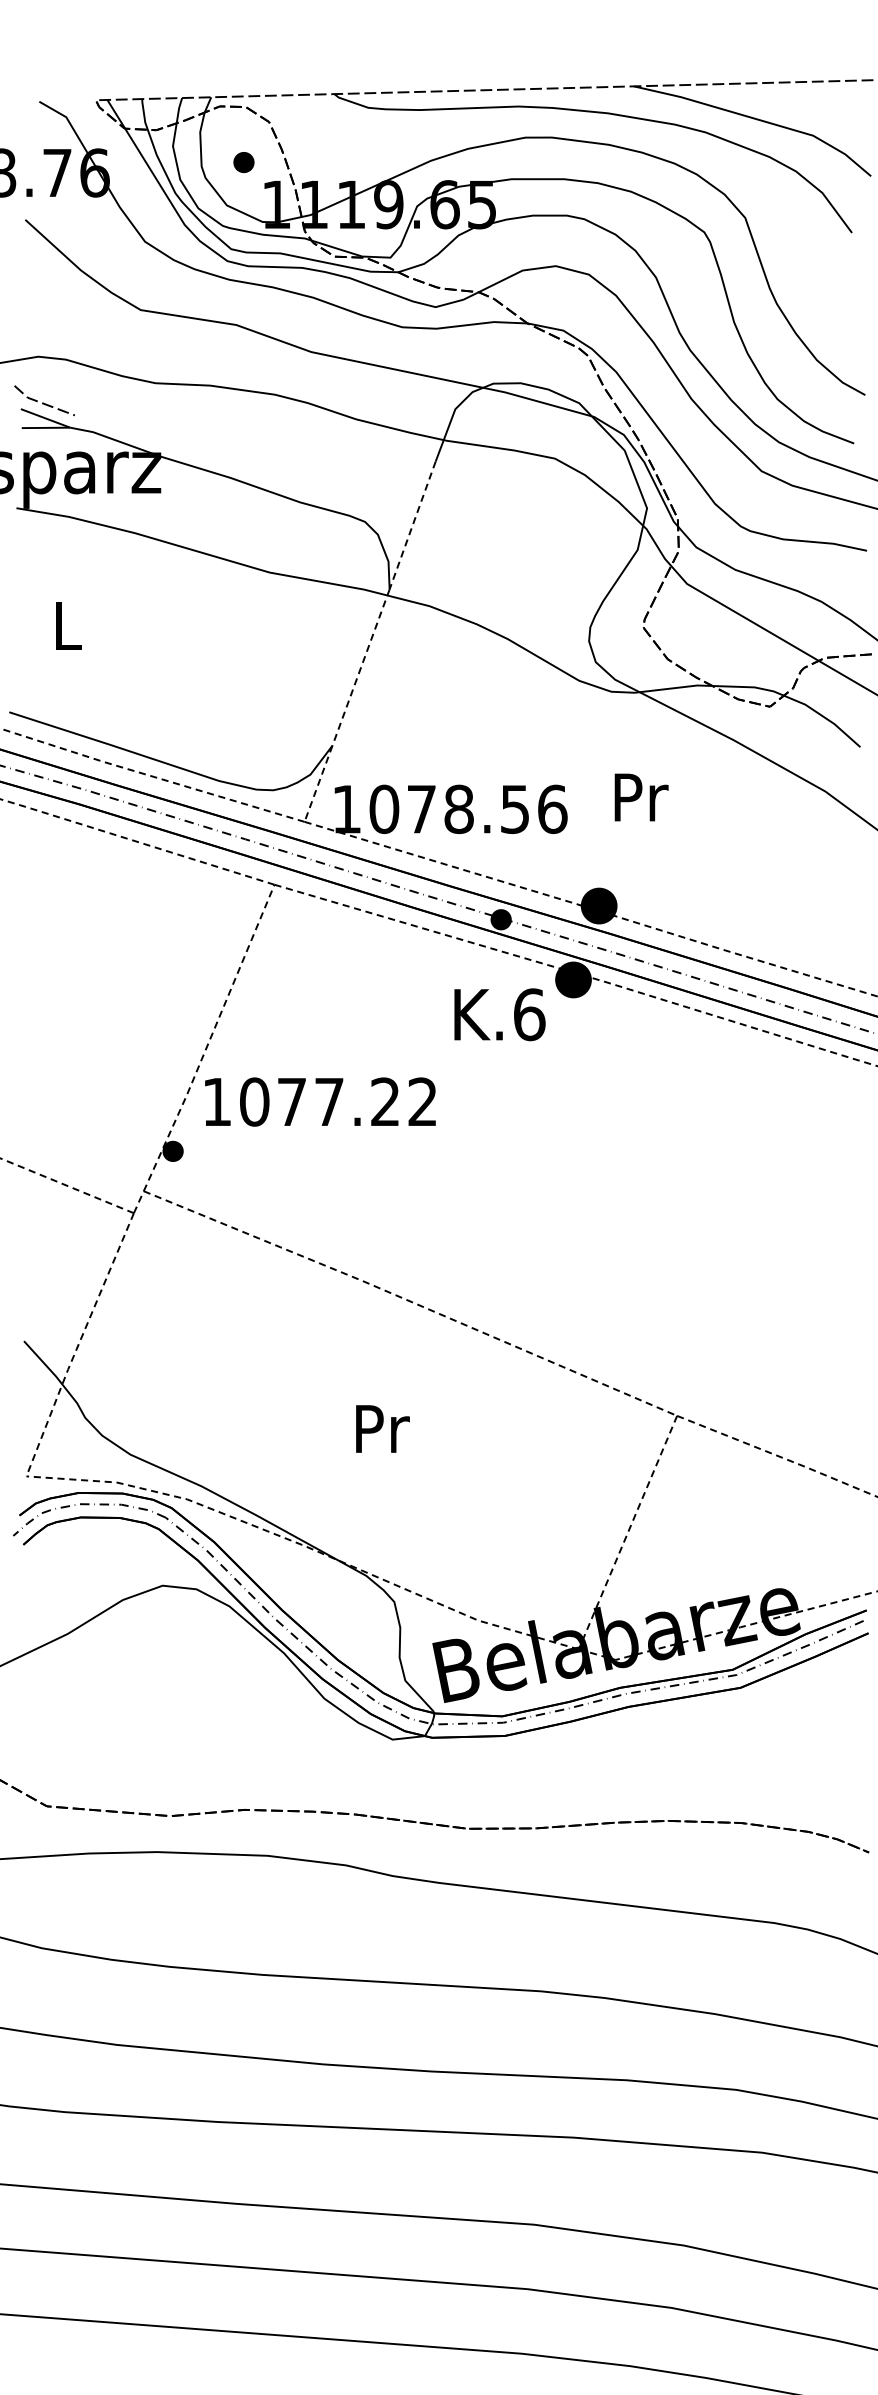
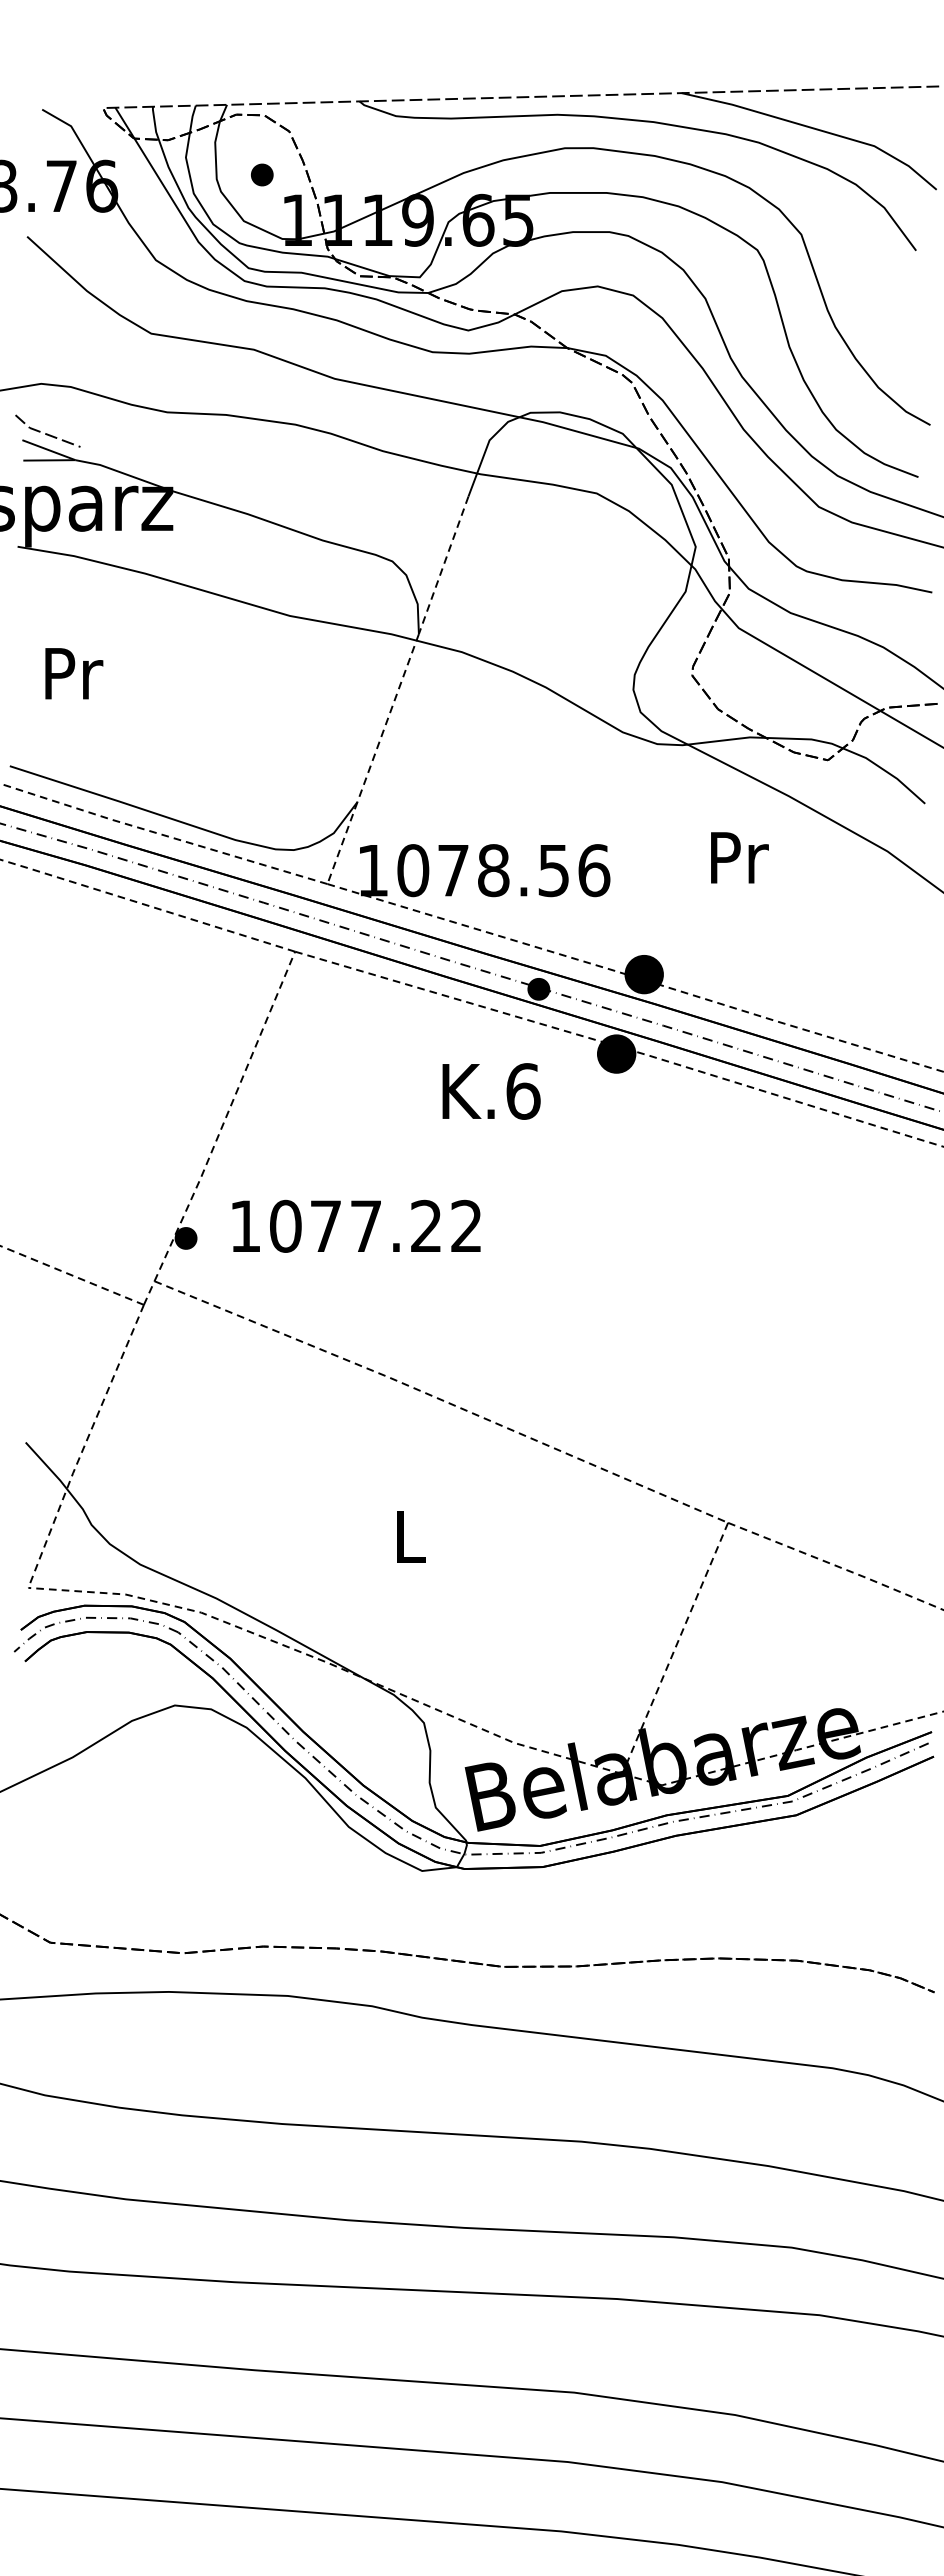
text: (69, 626) -> (74, 673), L -> Pr
text: (641, 797) -> (739, 857), moved
text: (499, 1014) -> (491, 1091), moved
text: (320, 1101) -> (356, 1225), moved
text: (382, 1428) -> (411, 1536), Pr -> L

